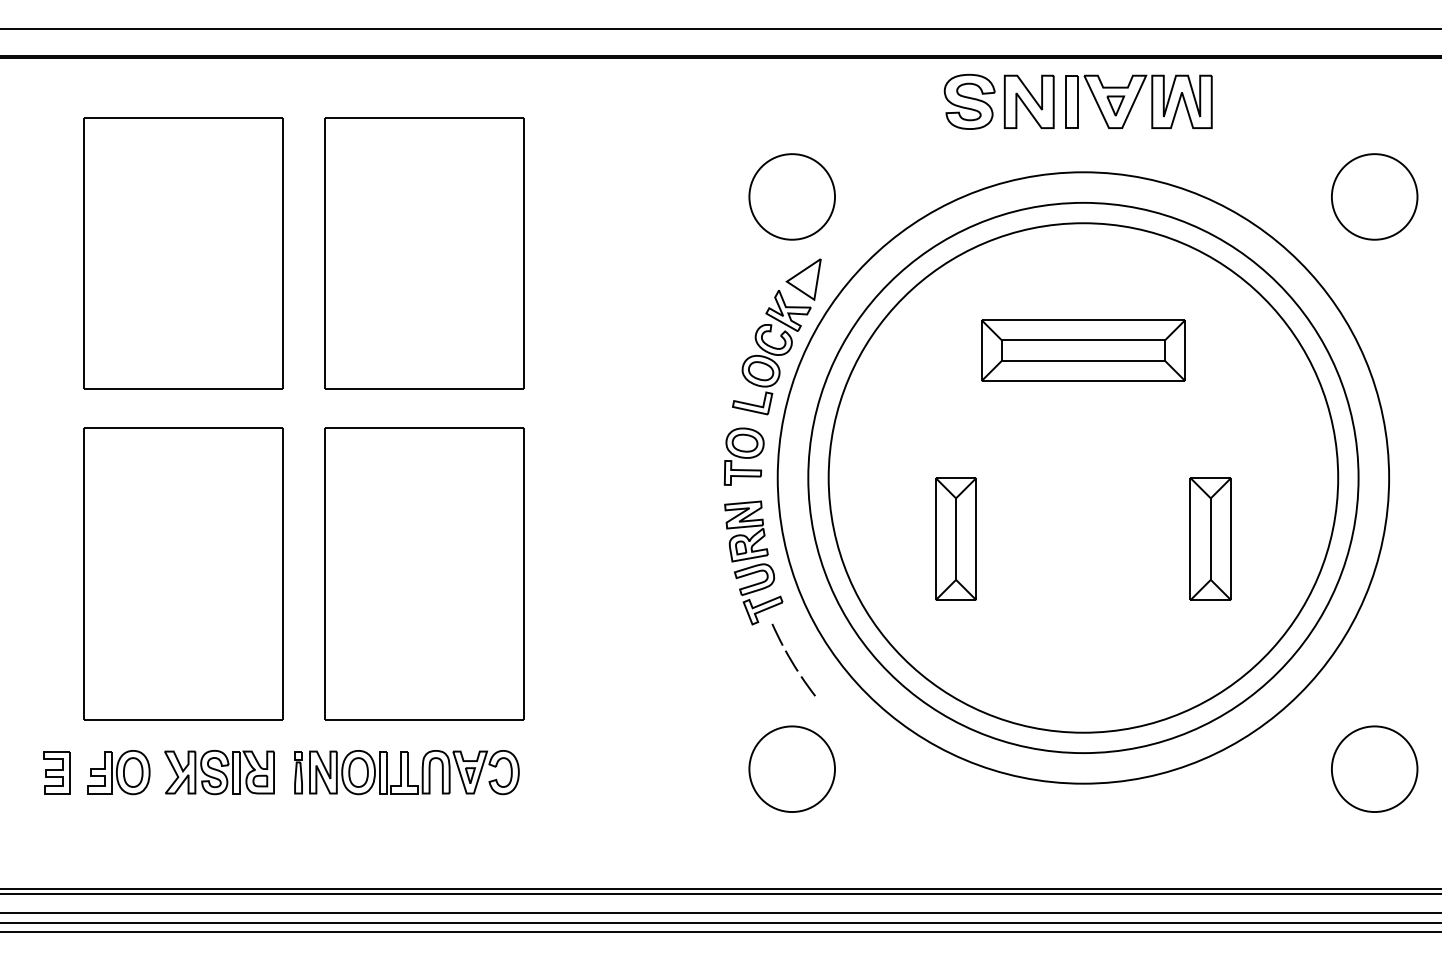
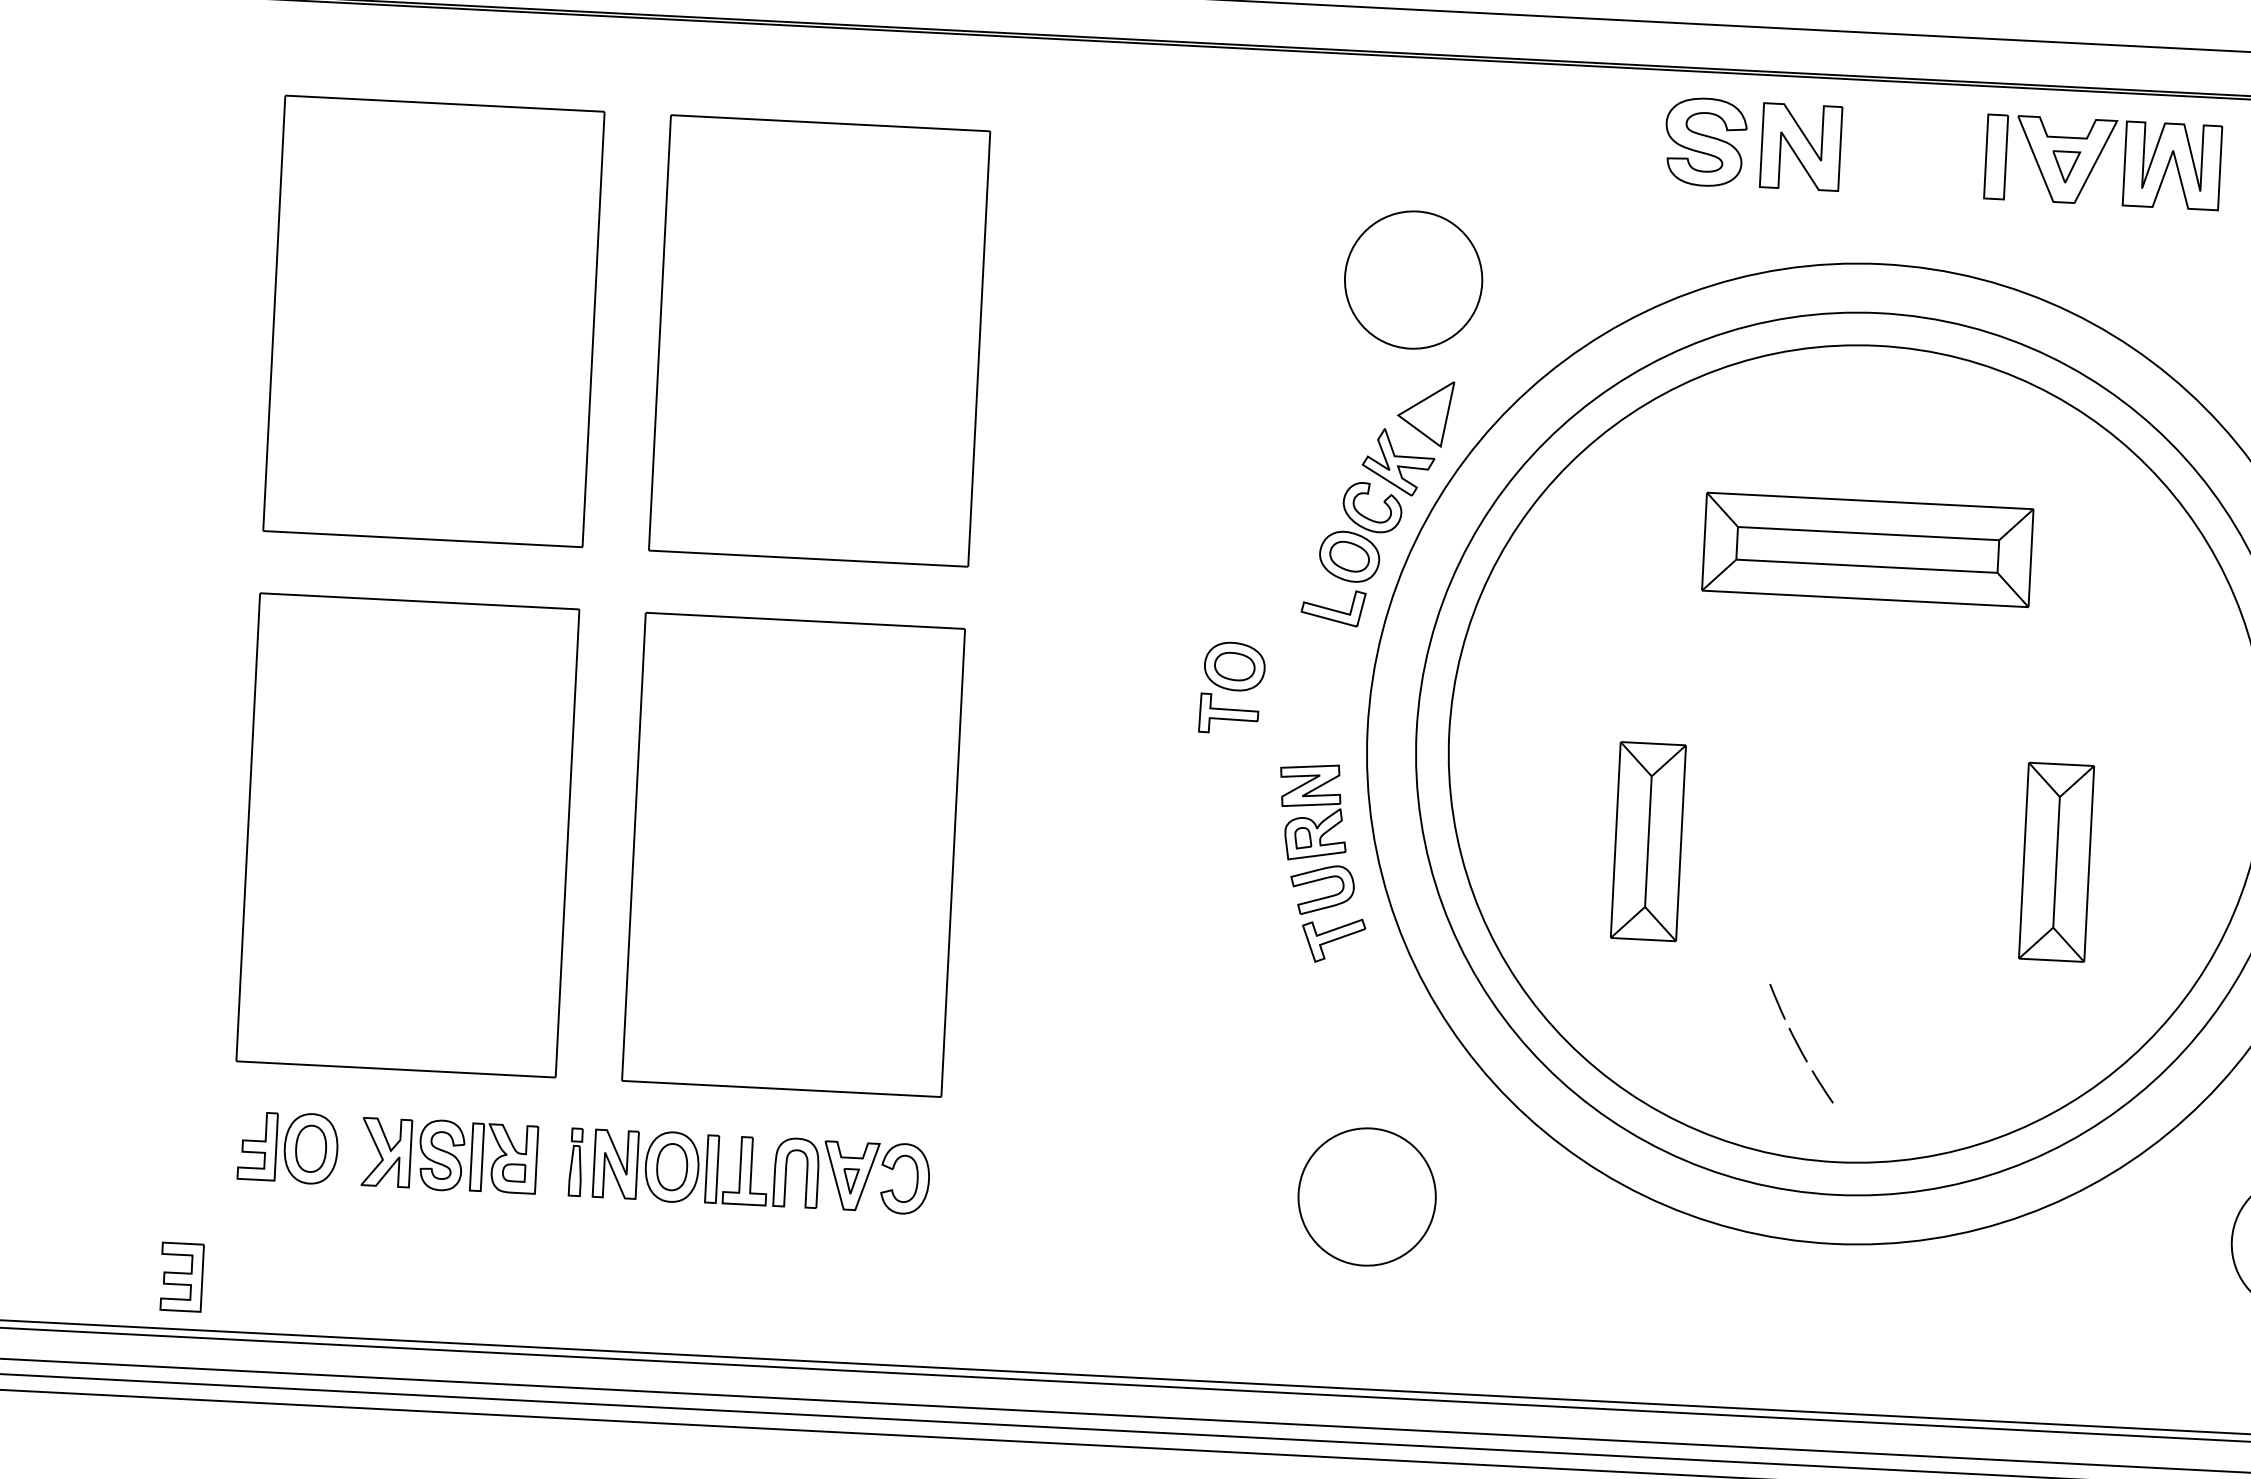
part: (1138, 101) -> (2102, 161), moved
part: (743, 456) -> (1231, 687), moved
part: (793, 659) -> (1801, 1042), moved
part: (56, 772) -> (181, 1277), moved

